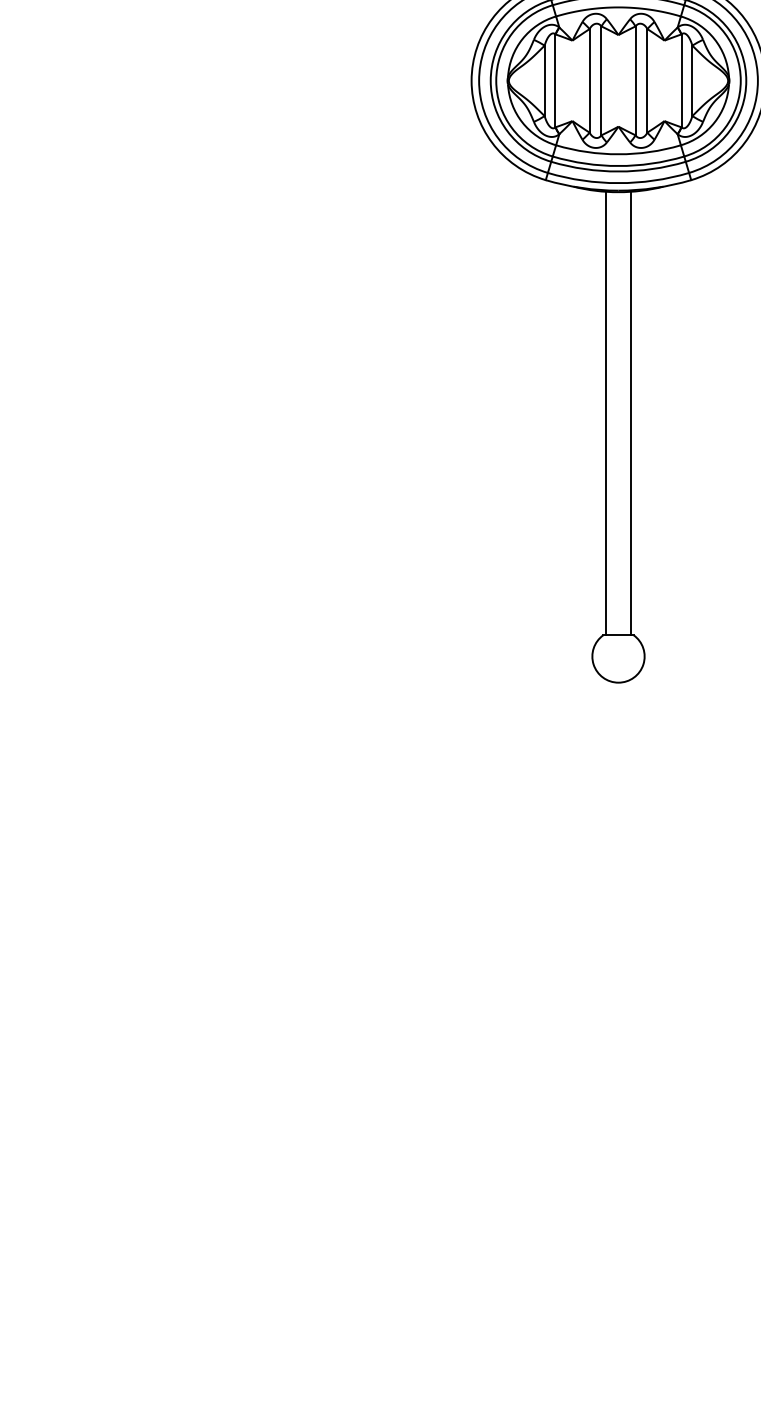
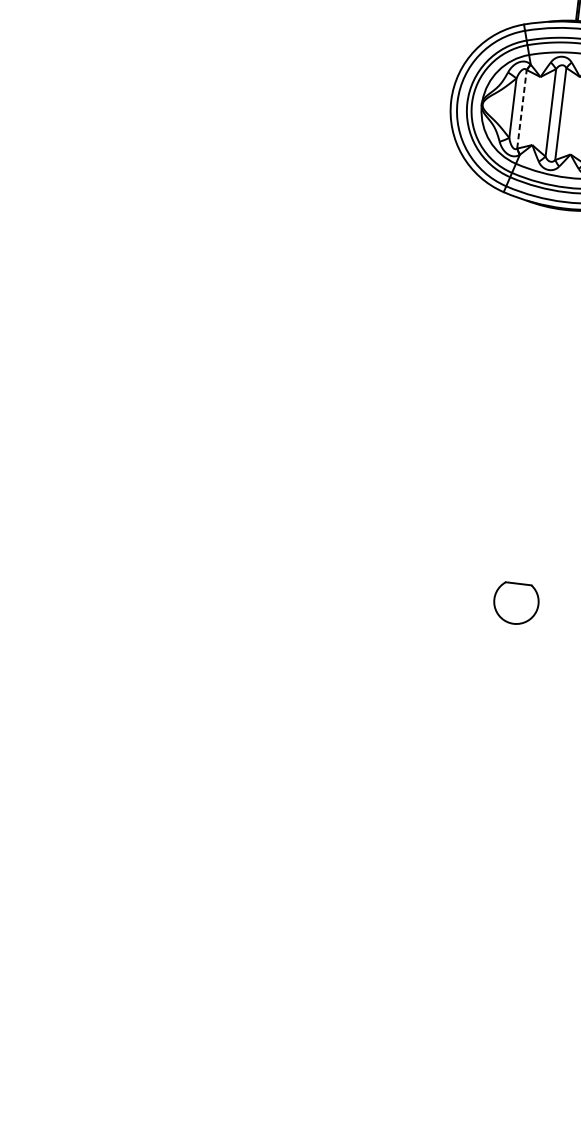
line: (555, 80) -> (522, 109), solid -> dashed
line: (605, 413) -> (530, 395), removed
line: (631, 413) -> (552, 397), removed

